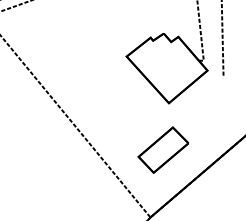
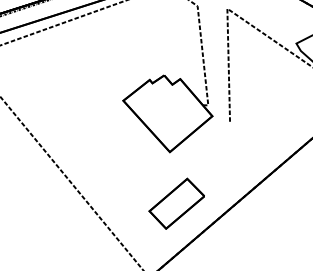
part: (163, 149) -> (176, 203), moved

